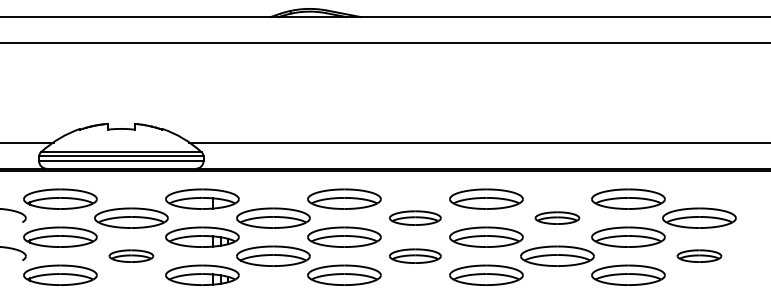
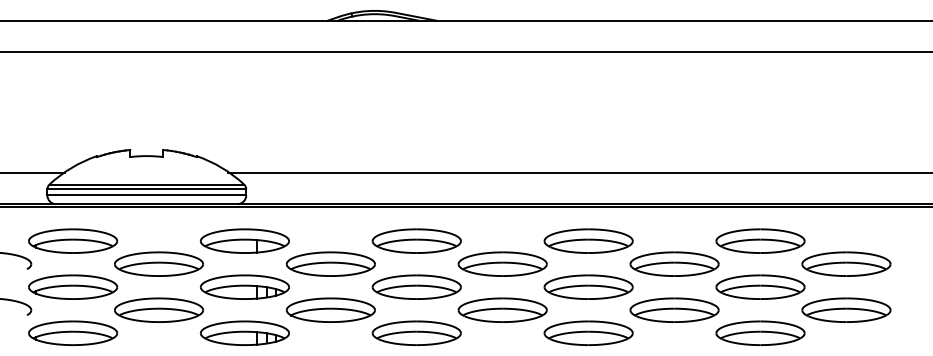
part: (415, 217) -> (502, 263), size x1.43
part: (557, 217) -> (674, 263), size x1.67
part: (130, 255) -> (158, 309), size x1.67
part: (415, 255) -> (502, 309), size x1.43
part: (699, 255) -> (846, 309), size x1.67

